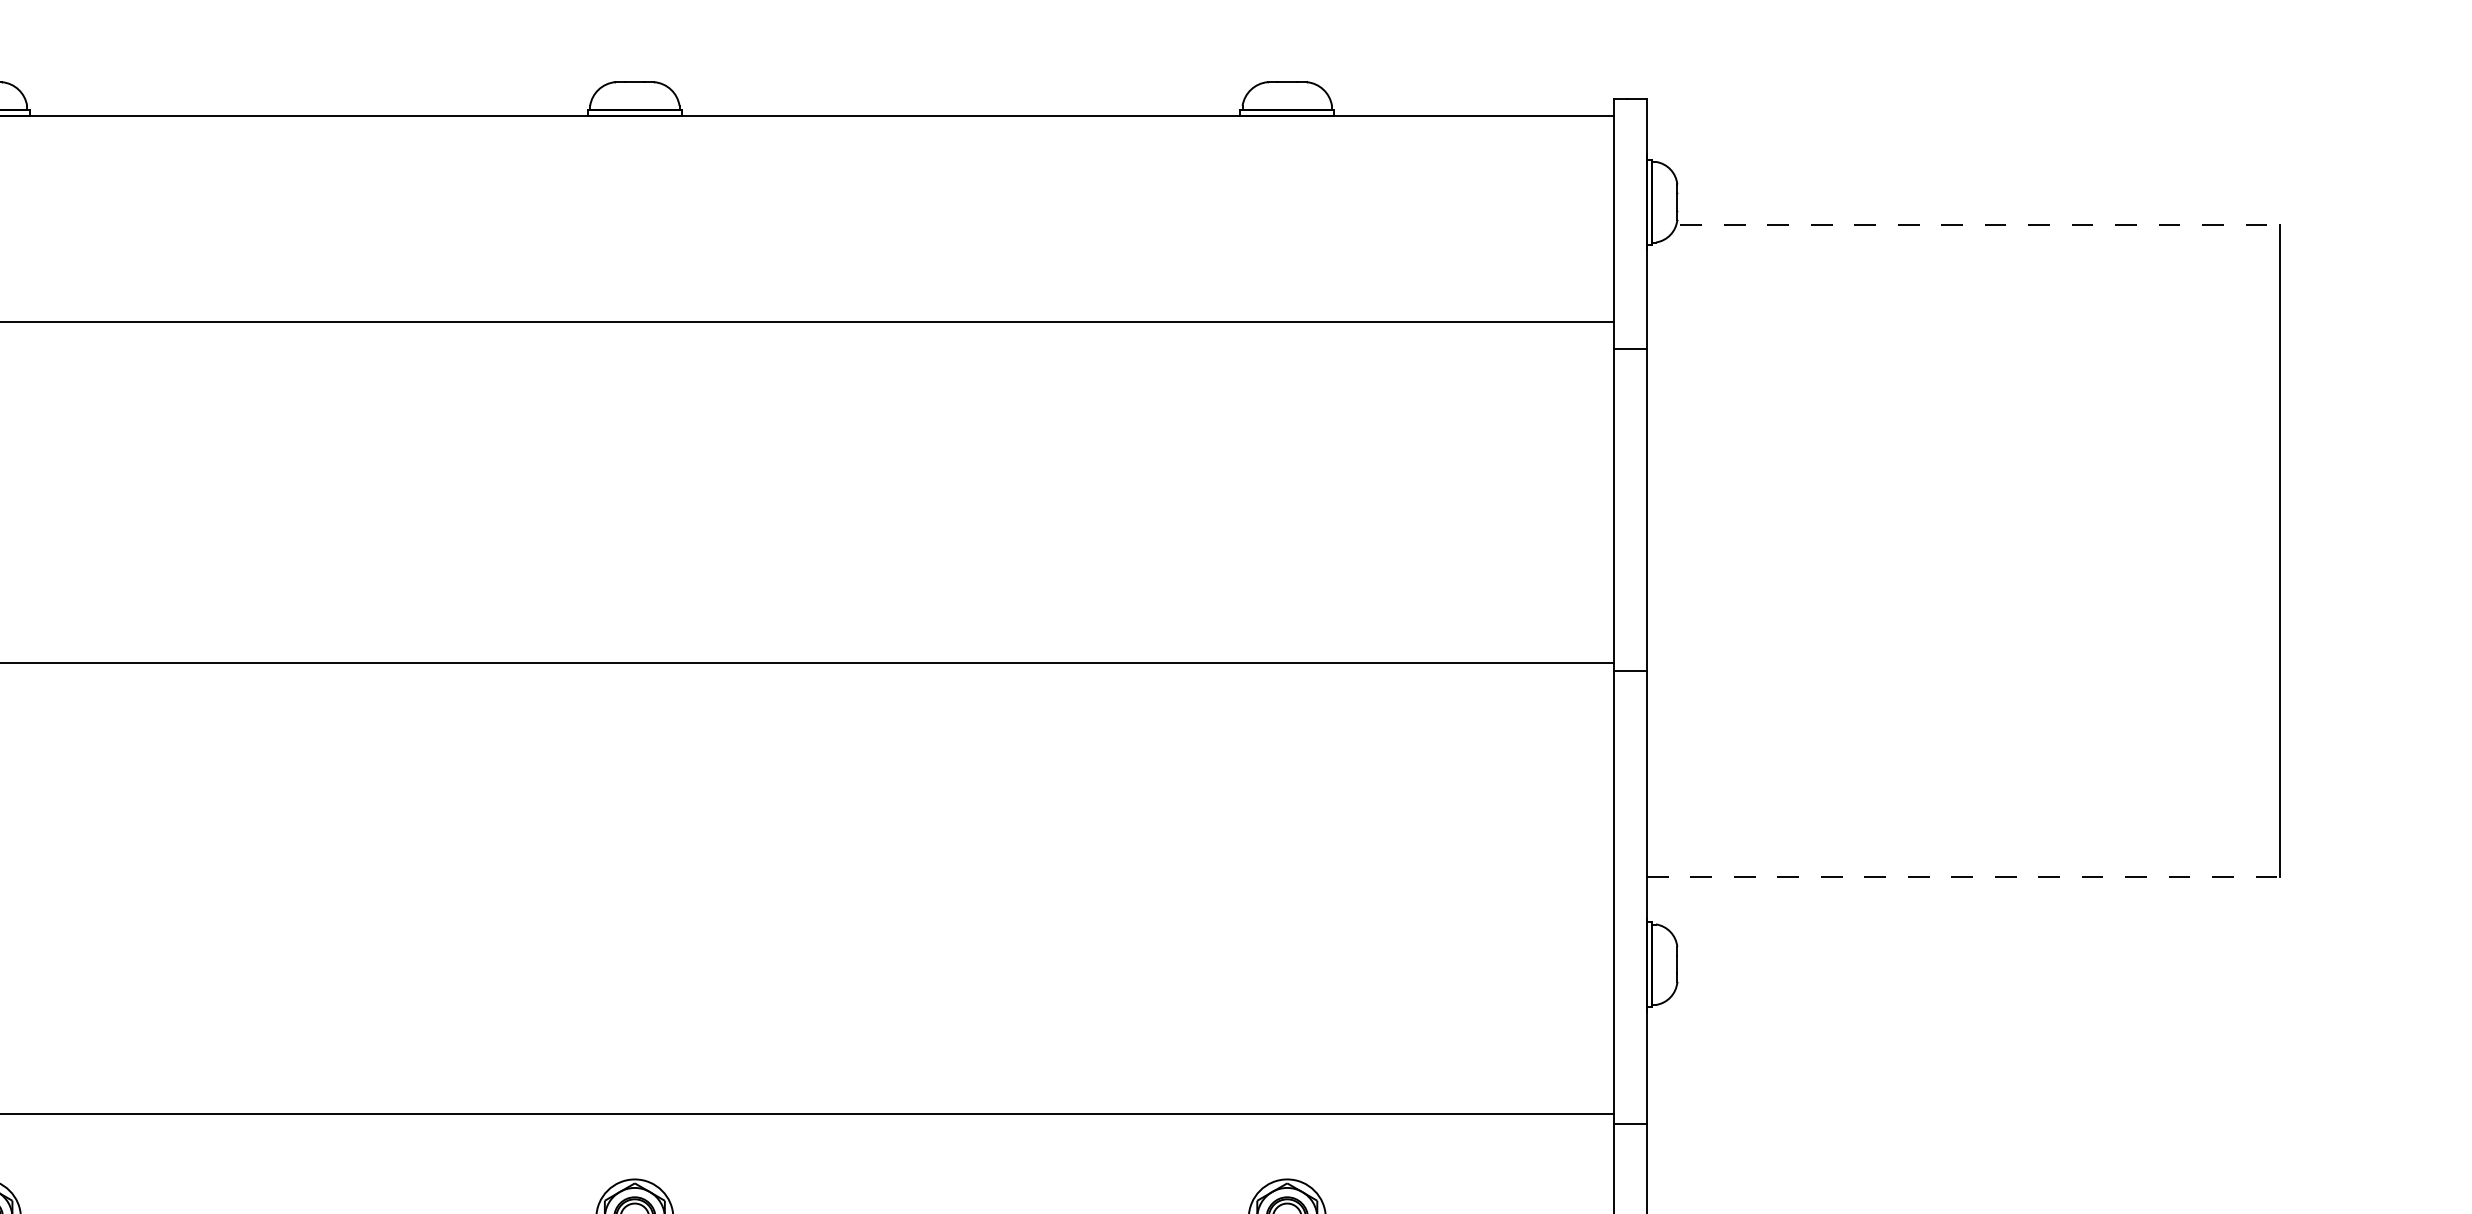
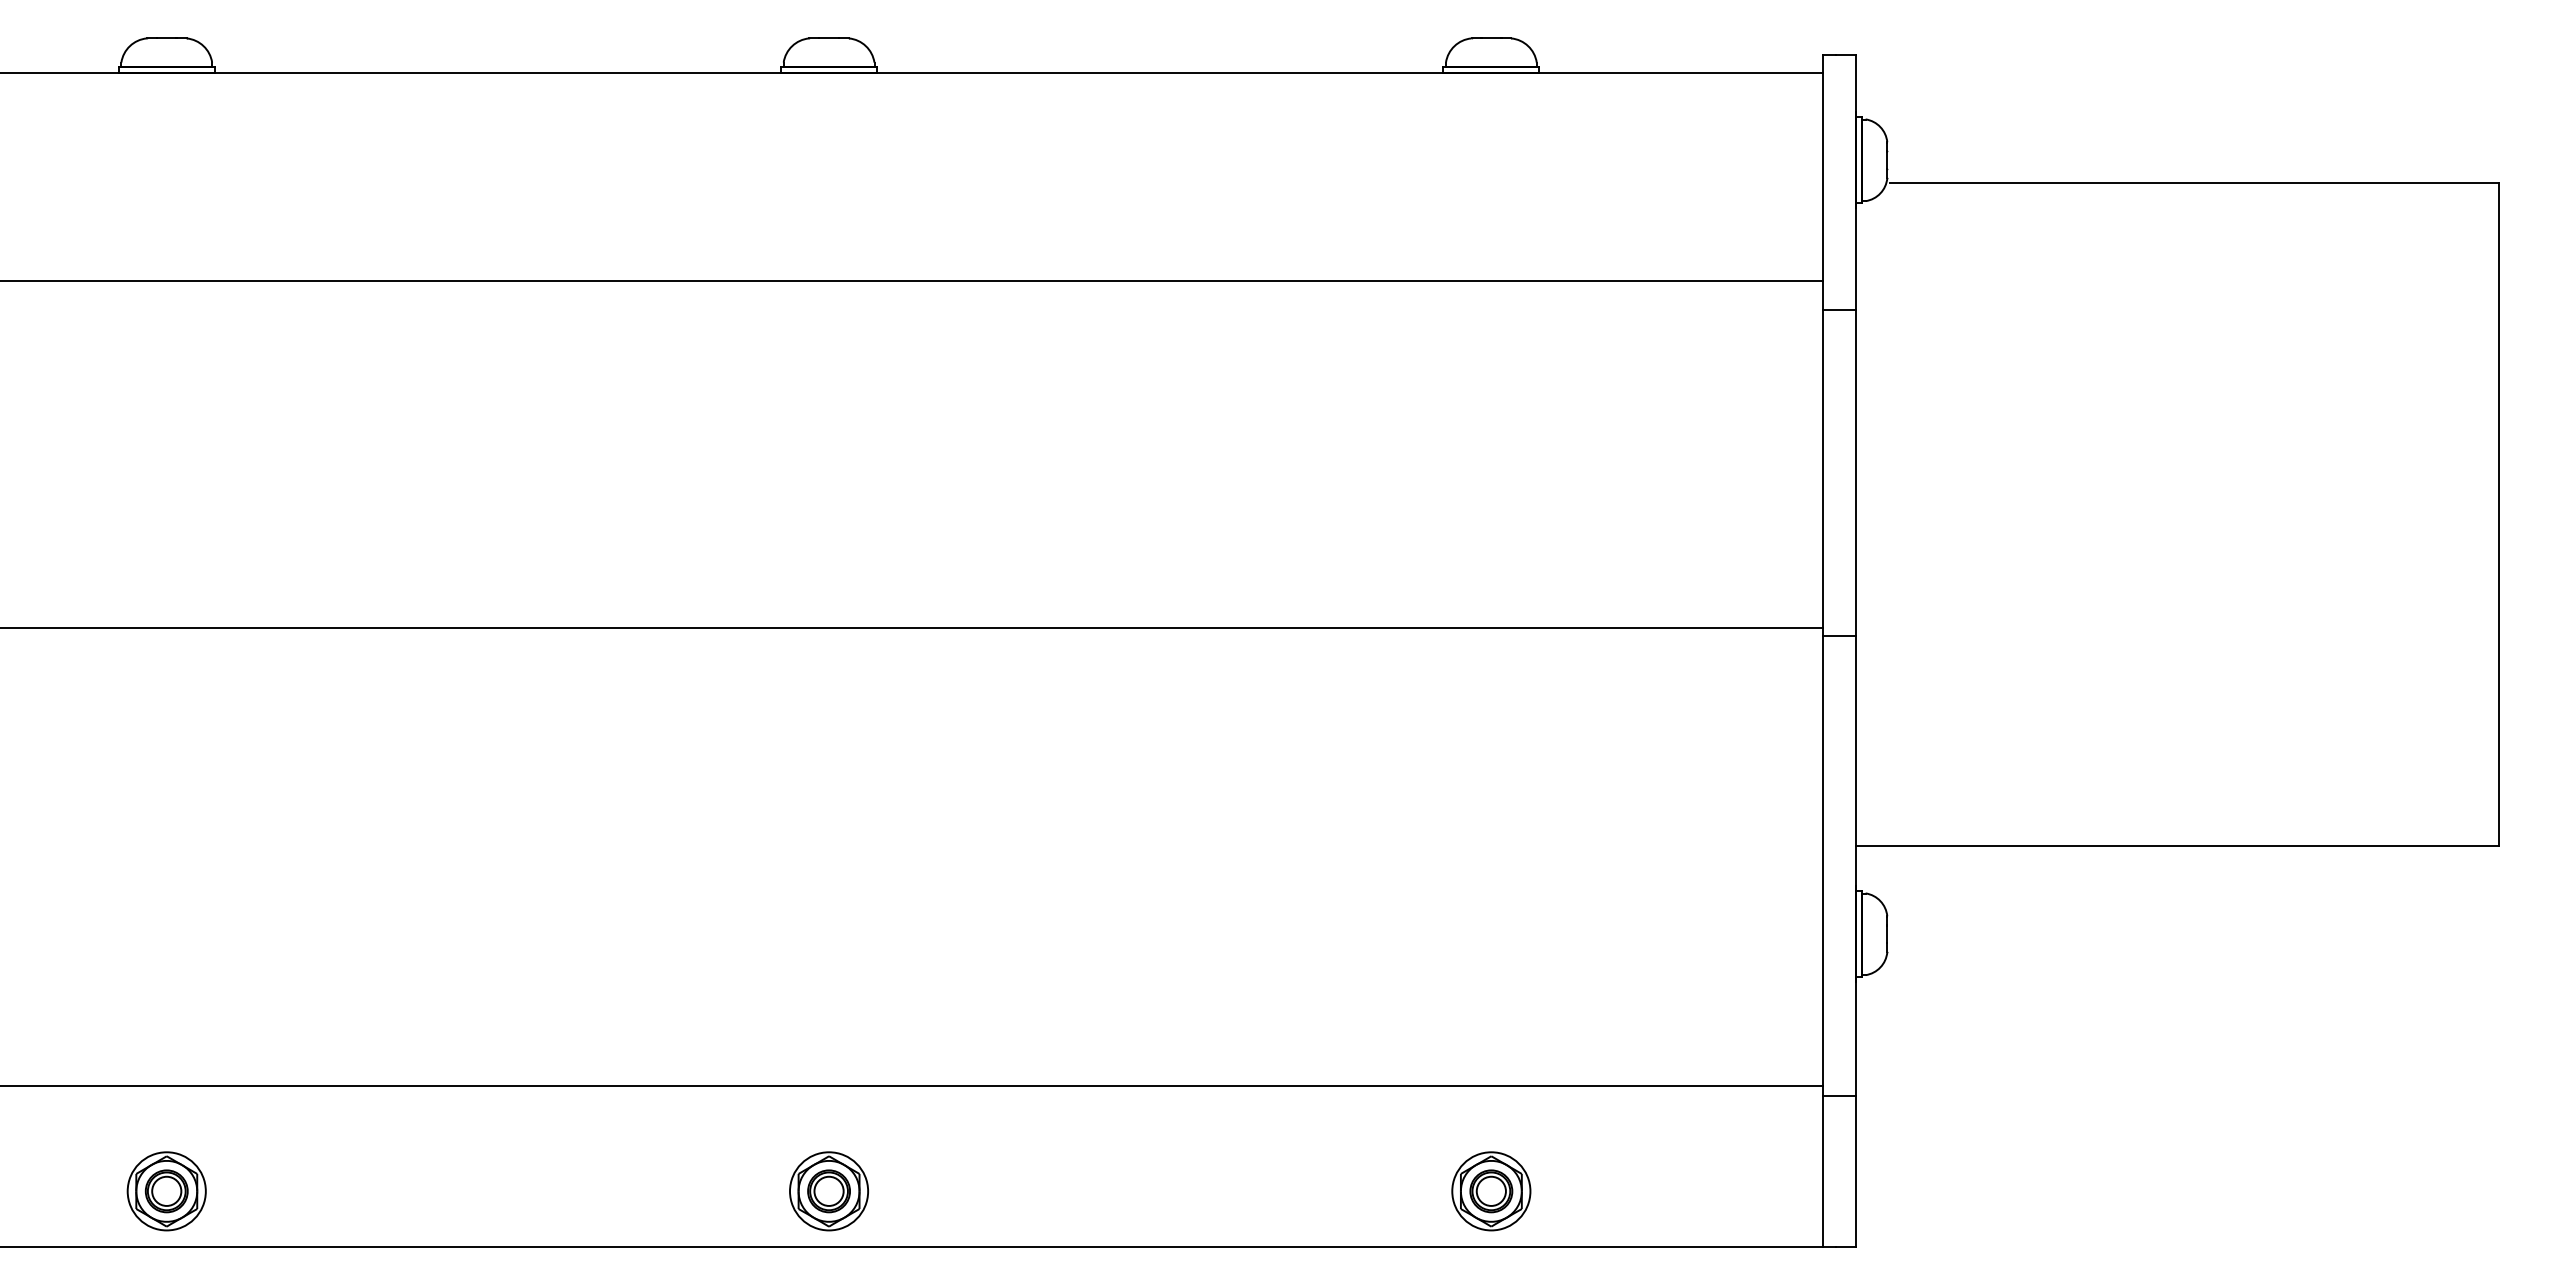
line: (1980, 225) -> (2195, 183), dashed -> solid
line: (1964, 877) -> (2178, 845), dashed -> solid

